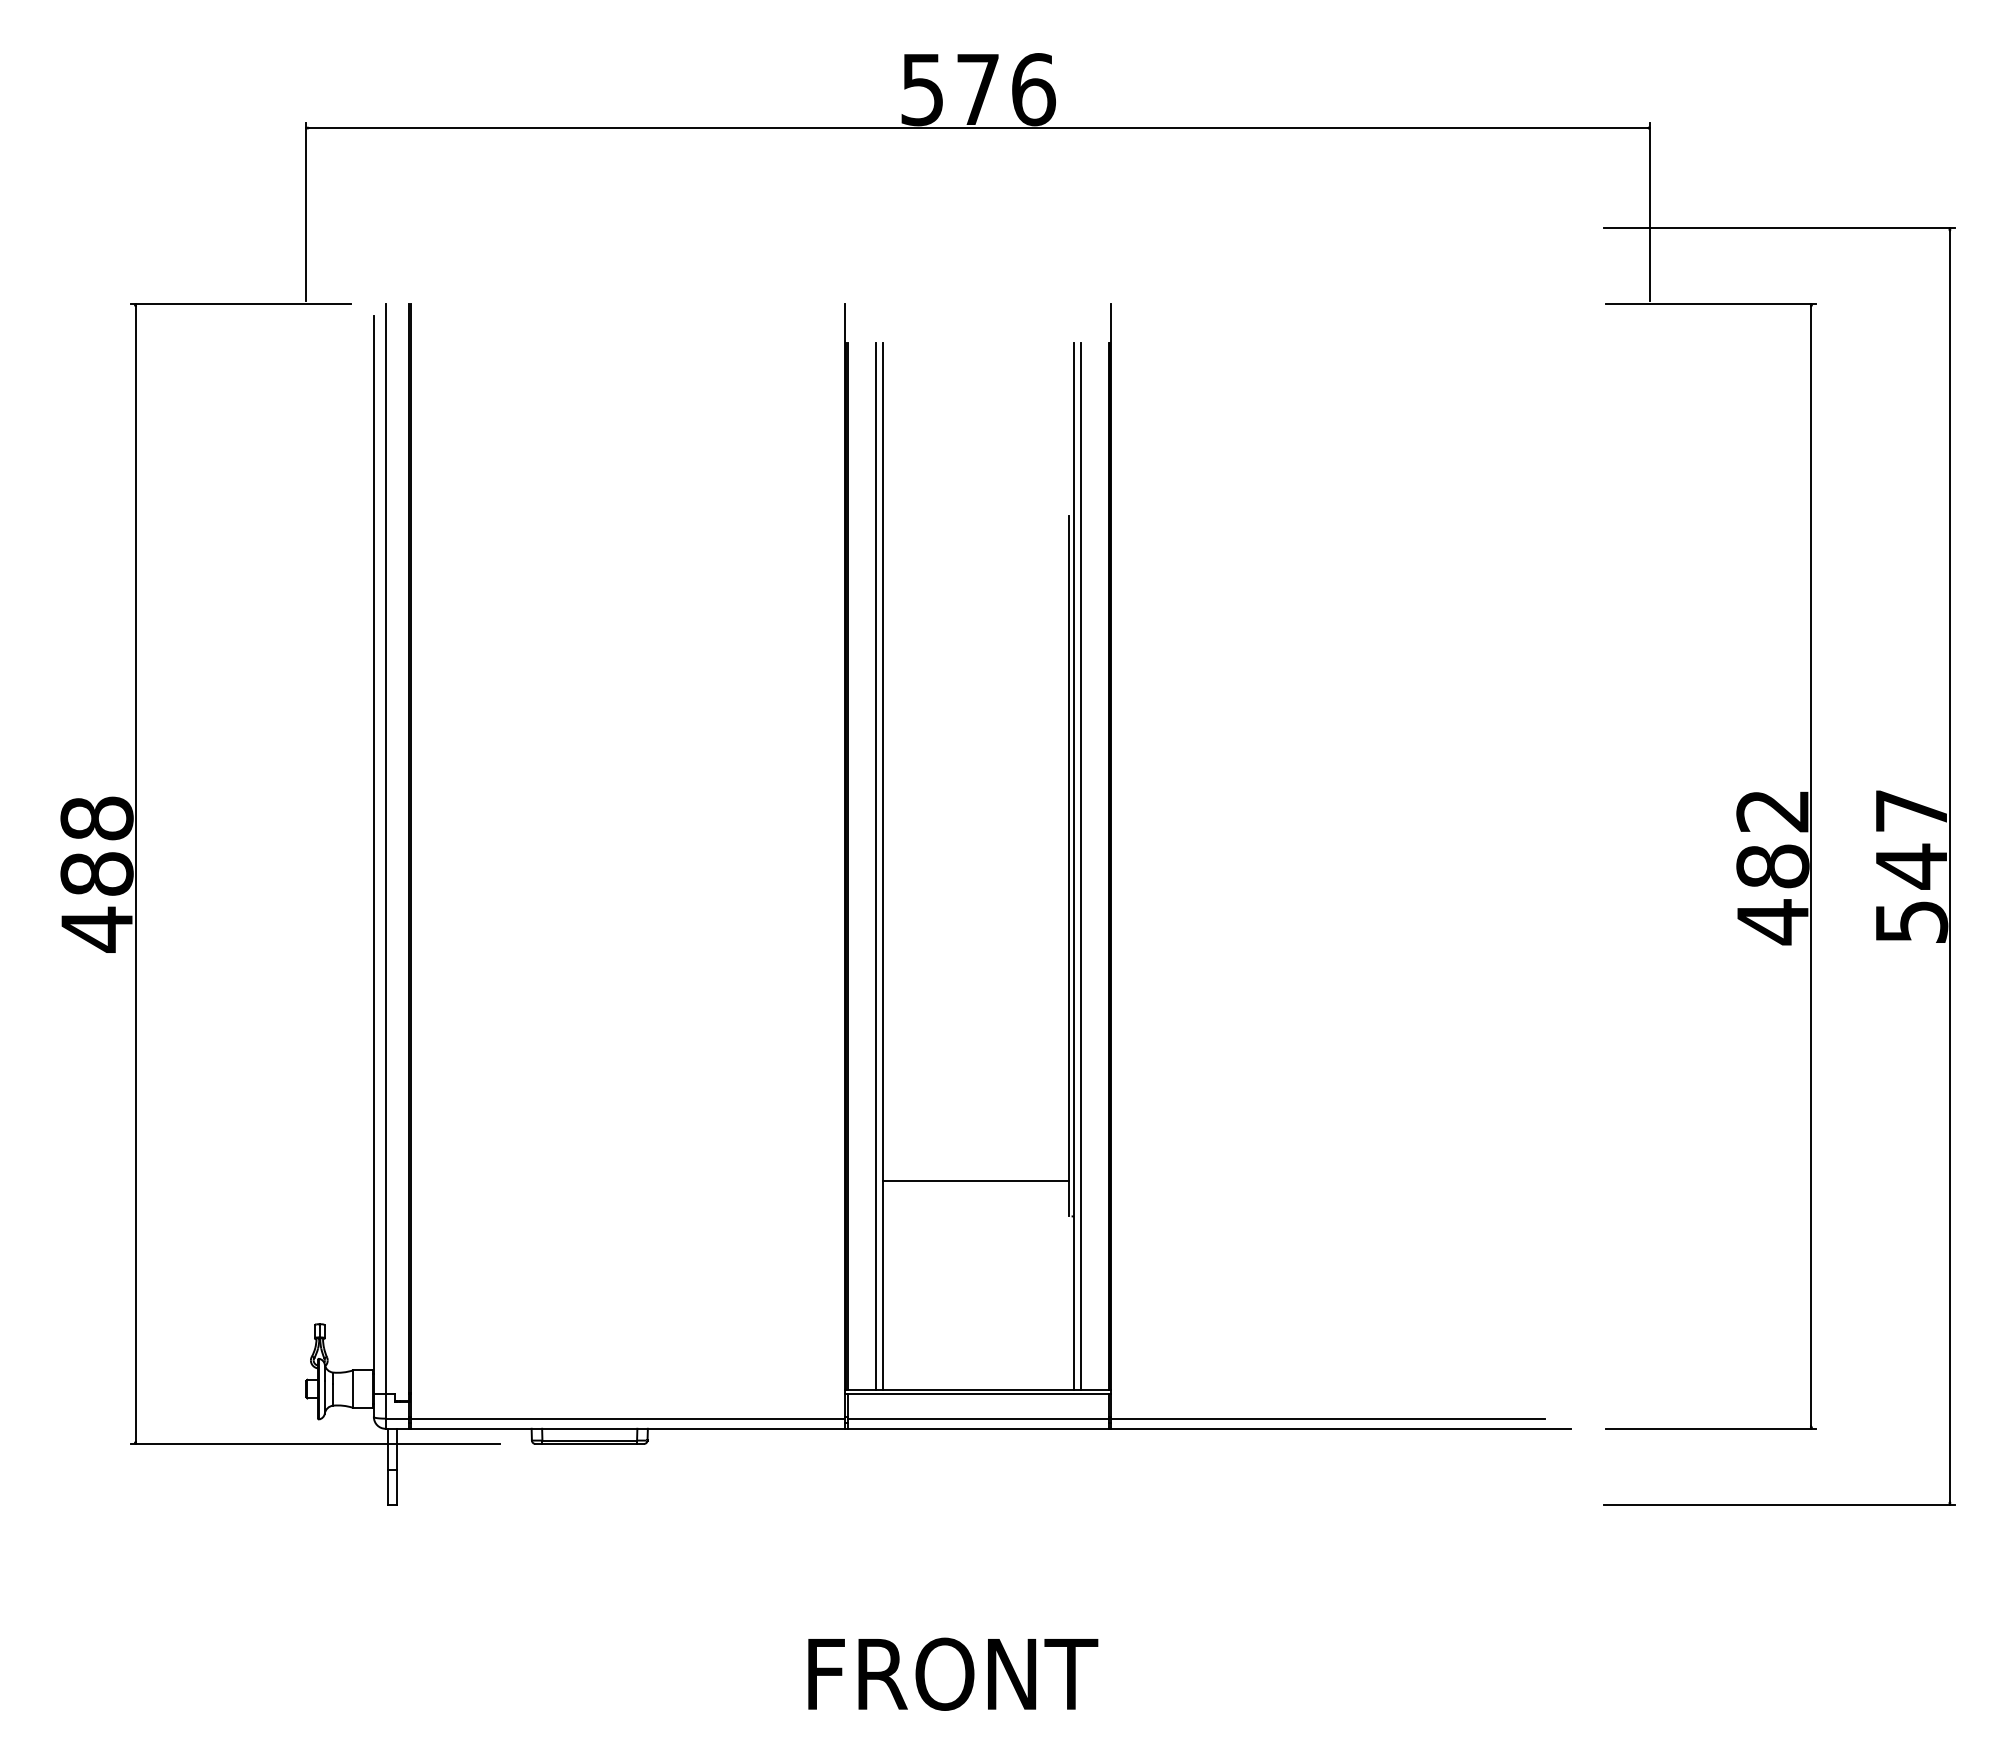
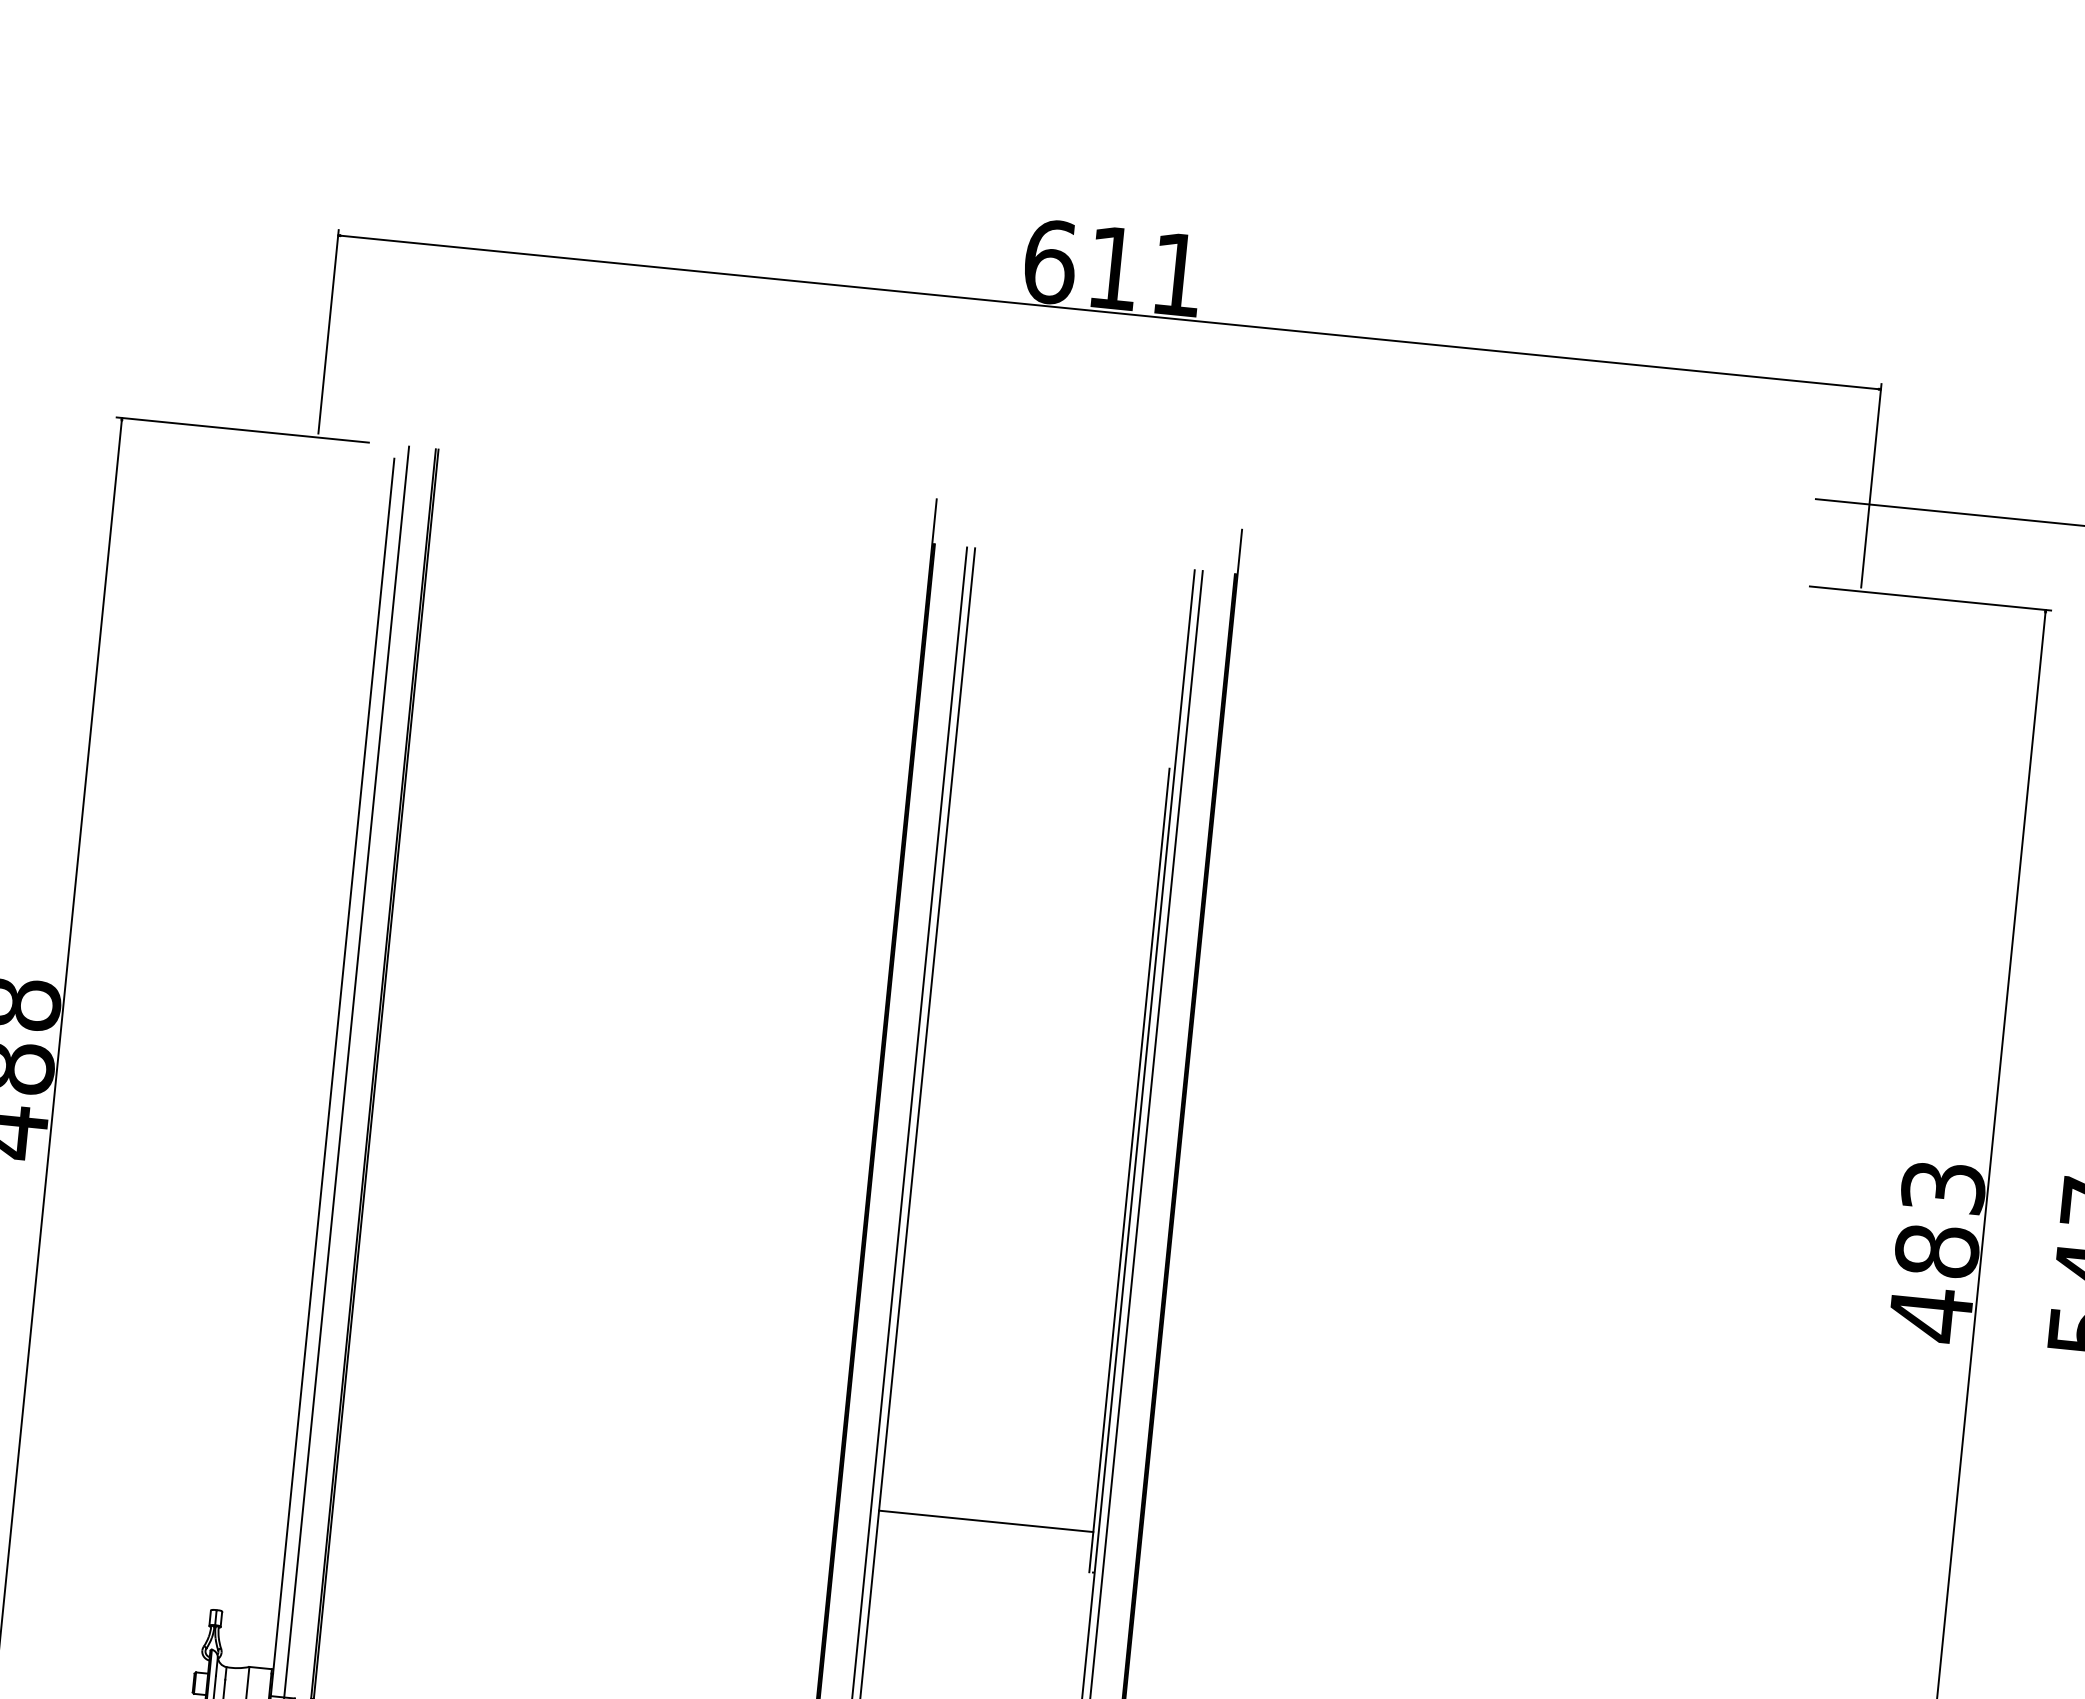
text: (978, 89) -> (1114, 268), 576 -> 611
text: (1772, 811) -> (1942, 1187), 482 -> 483

